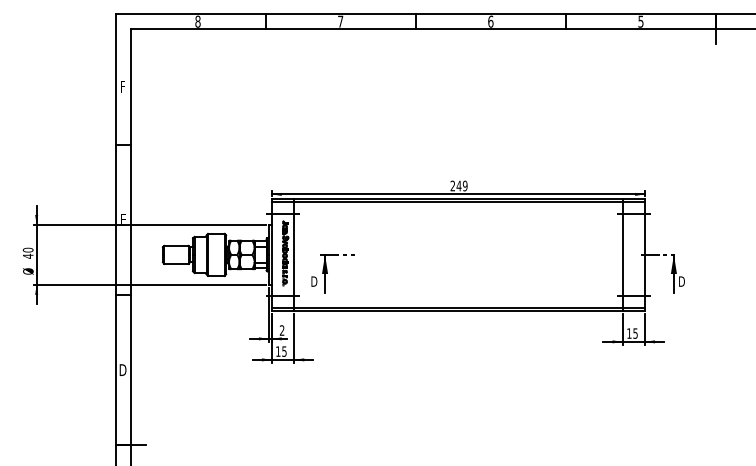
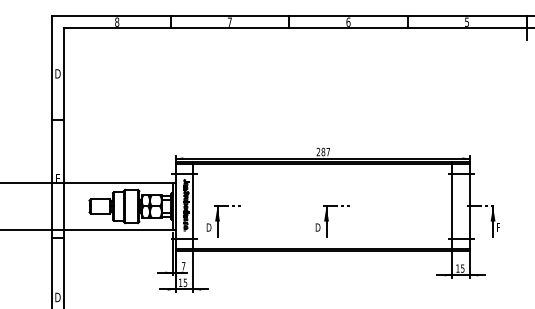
text: (122, 86) -> (57, 73), F -> D
text: (461, 185) -> (325, 151), 249 -> 287
part: (470, 273) -> (332, 221), added
text: (681, 281) -> (499, 227), D -> F
text: (281, 330) -> (183, 266), 2 -> 7

